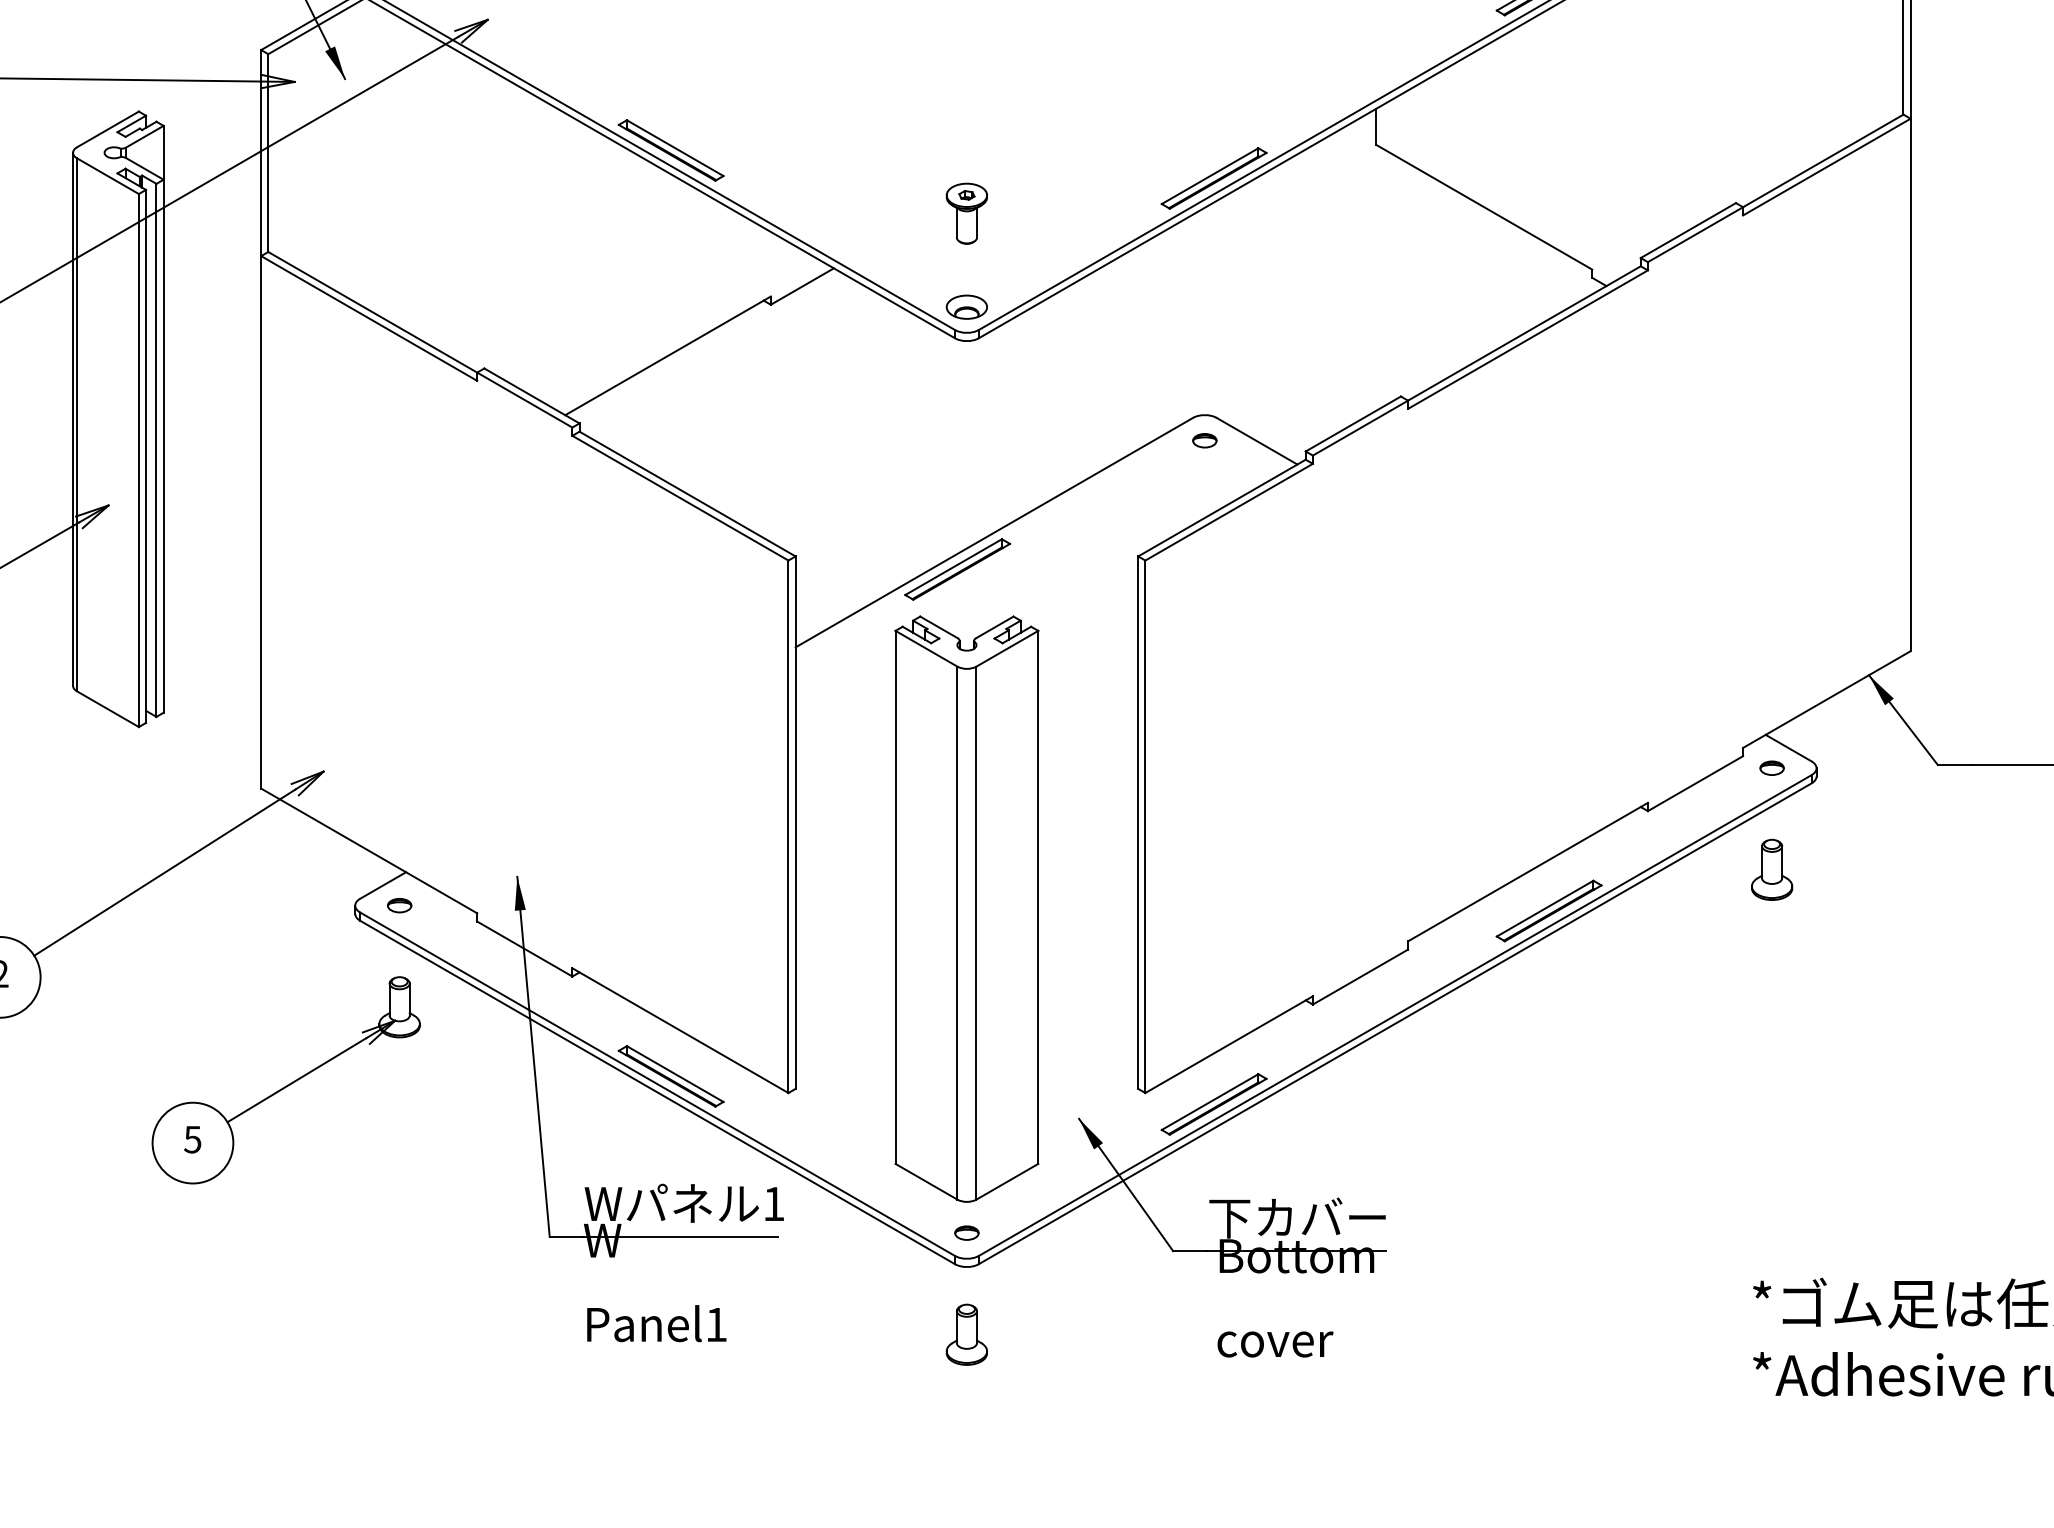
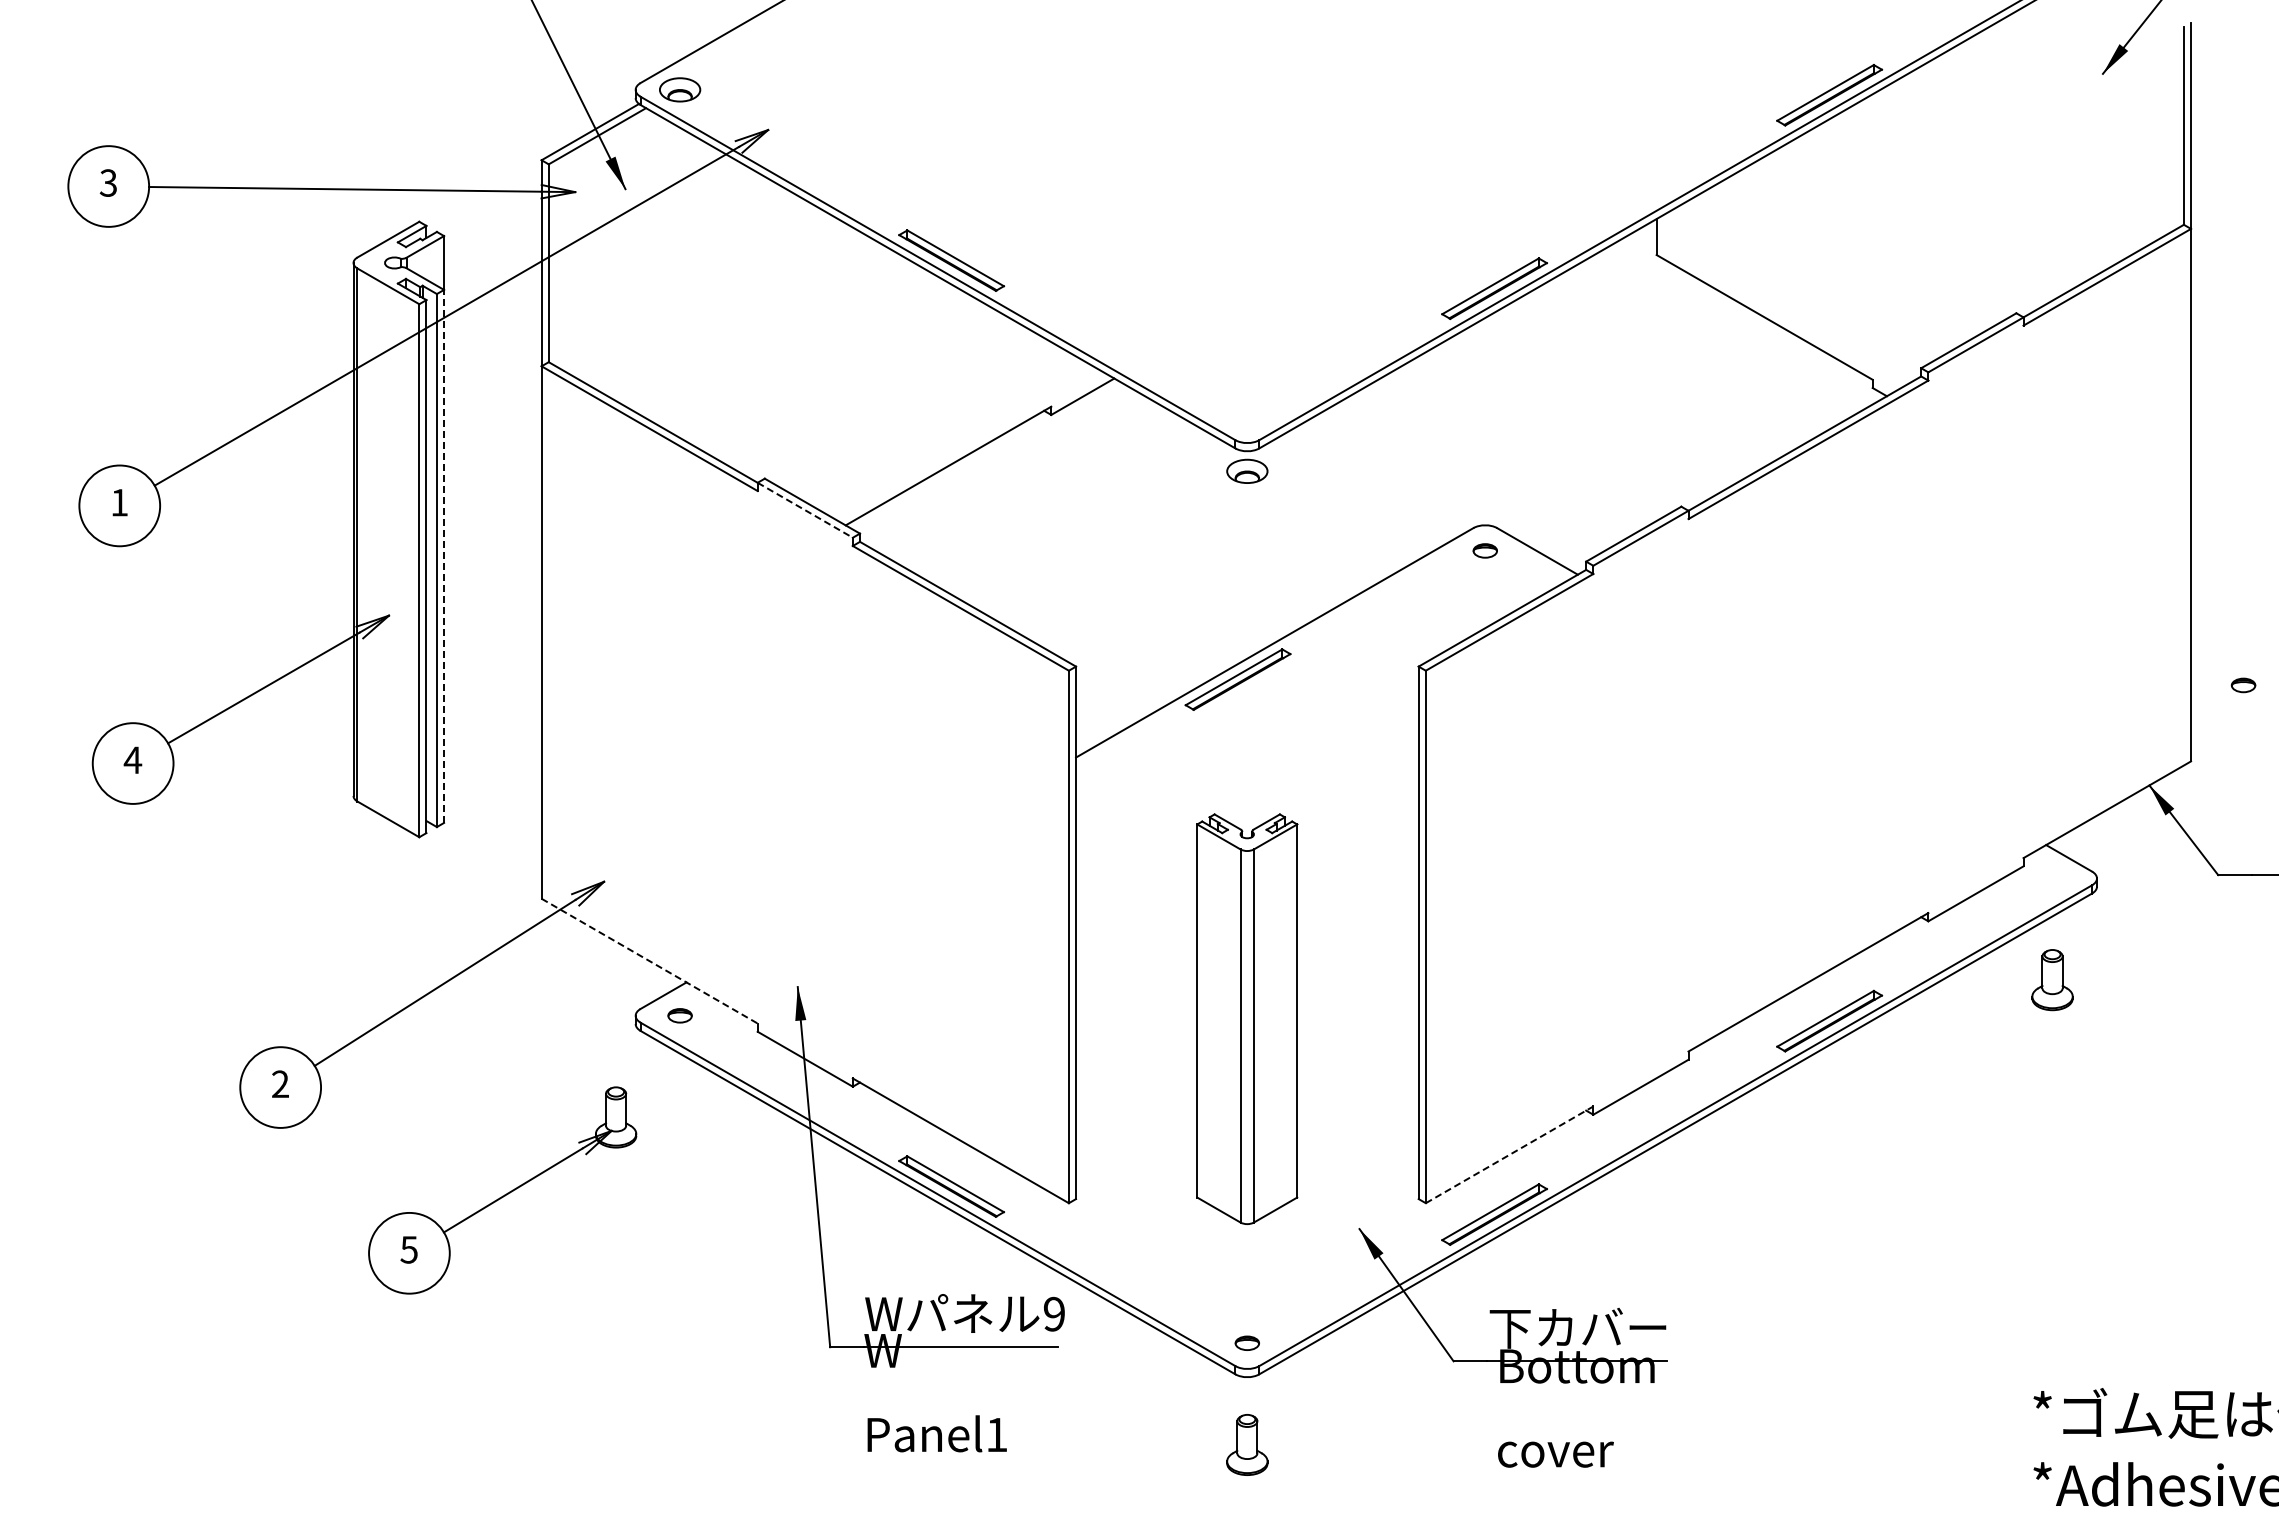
part: (967, 213) -> (1247, 323), removed
part: (967, 306) -> (1247, 470), moved
line: (525, 400) -> (805, 510), solid -> dashed
line: (164, 446) -> (444, 556), solid -> dashed
part: (1772, 768) -> (2243, 685), moved
line: (369, 851) -> (649, 961), solid -> dashed
part: (966, 908) -> (1246, 1018), size x0.7
line: (1229, 1044) -> (1509, 1154), solid -> dashed
part: (286, 1080) -> (502, 1190), moved
text: (773, 1203) -> (1053, 1313), 1 -> 9

